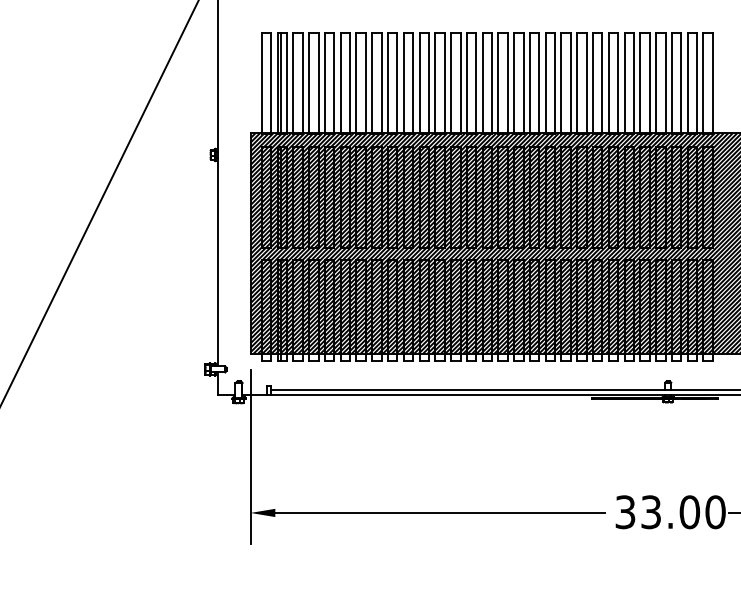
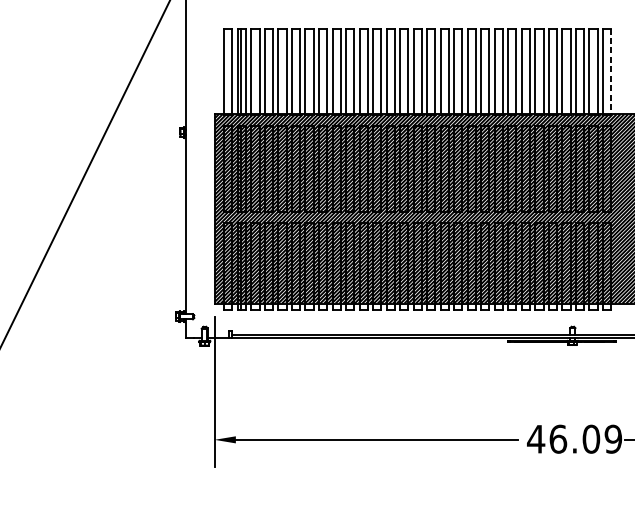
line: (712, 84) -> (610, 72), solid -> dashed
text: (669, 512) -> (573, 439), 33.00 -> 46.09

